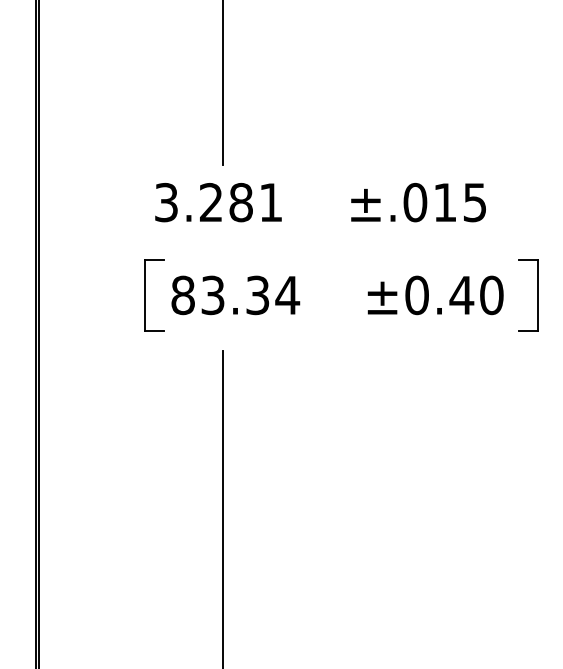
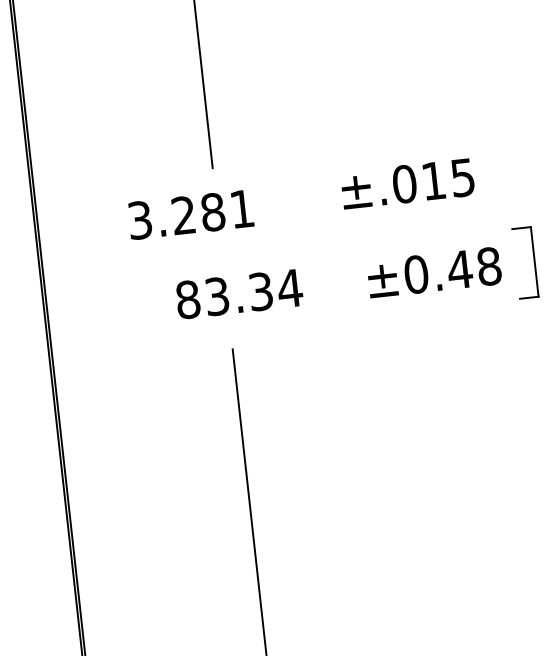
text: (218, 202) -> (190, 214), moved
part: (145, 295) -> (151, 303), removed
text: (491, 295) -> (488, 266), ±0.40 -> ±0.48

